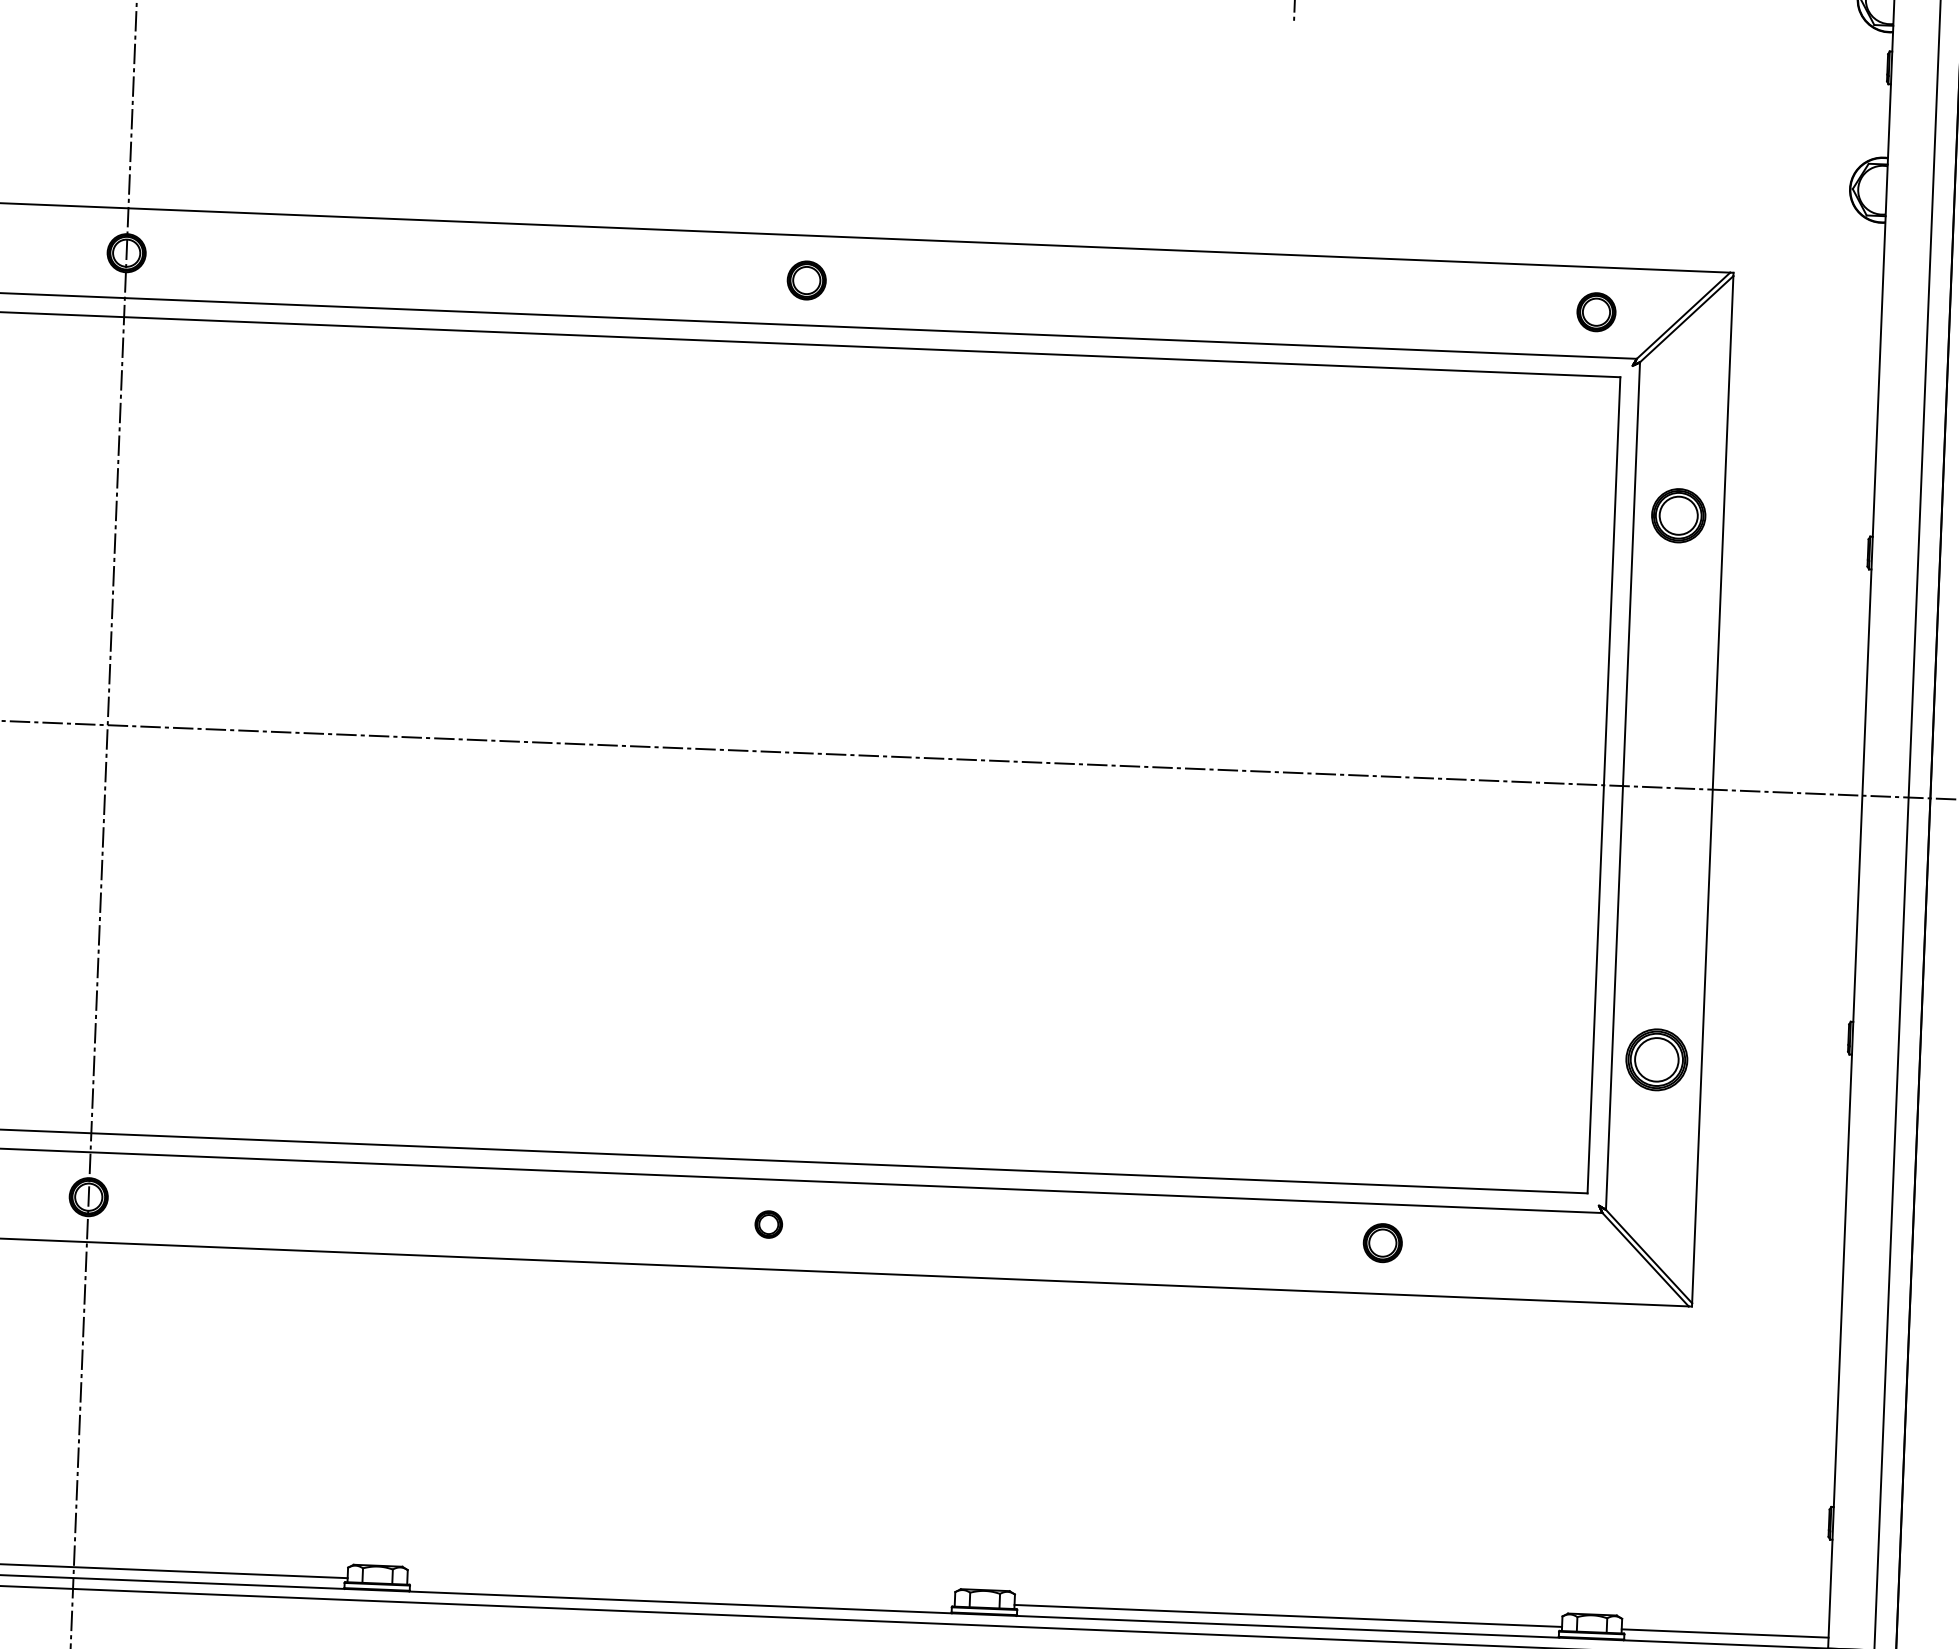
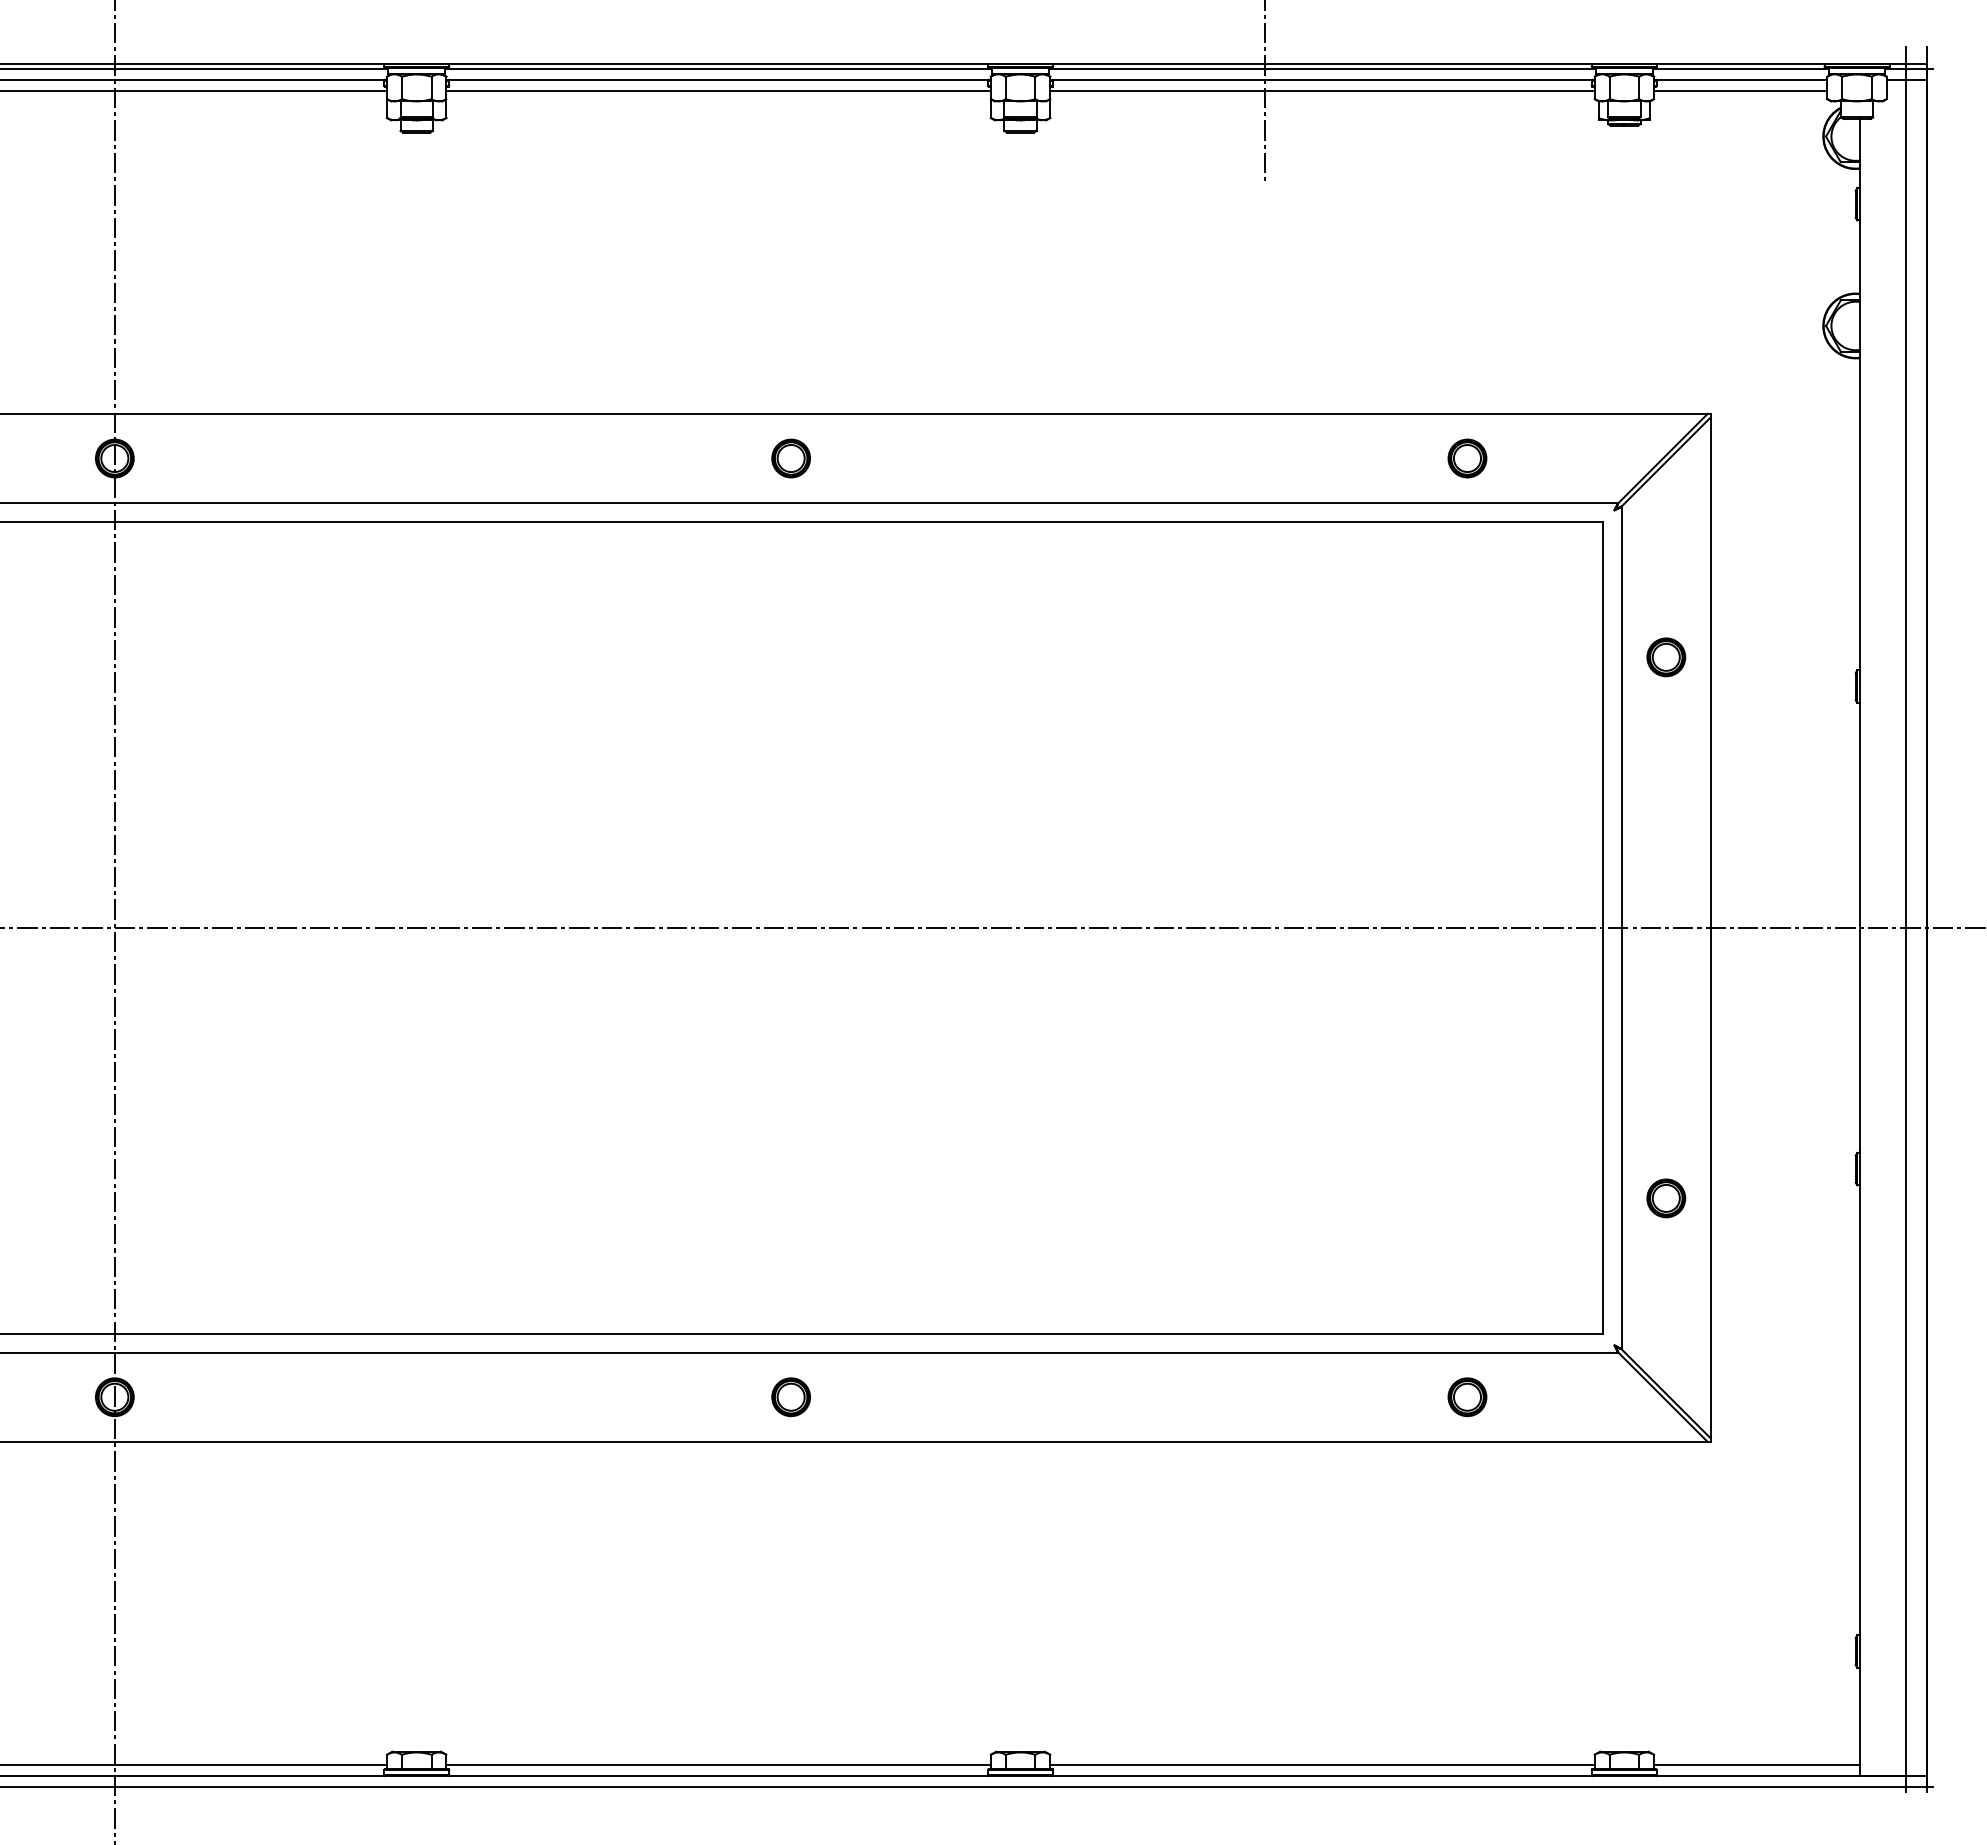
part: (1596, 312) -> (1467, 458), moved
part: (1678, 515) -> (1666, 657), size x0.71
part: (1657, 1059) -> (1666, 1198), size x0.62
part: (768, 1224) -> (790, 1397), size x1.43
part: (1382, 1243) -> (1467, 1397), moved
line: (680, 1591) -> (718, 1765), added

